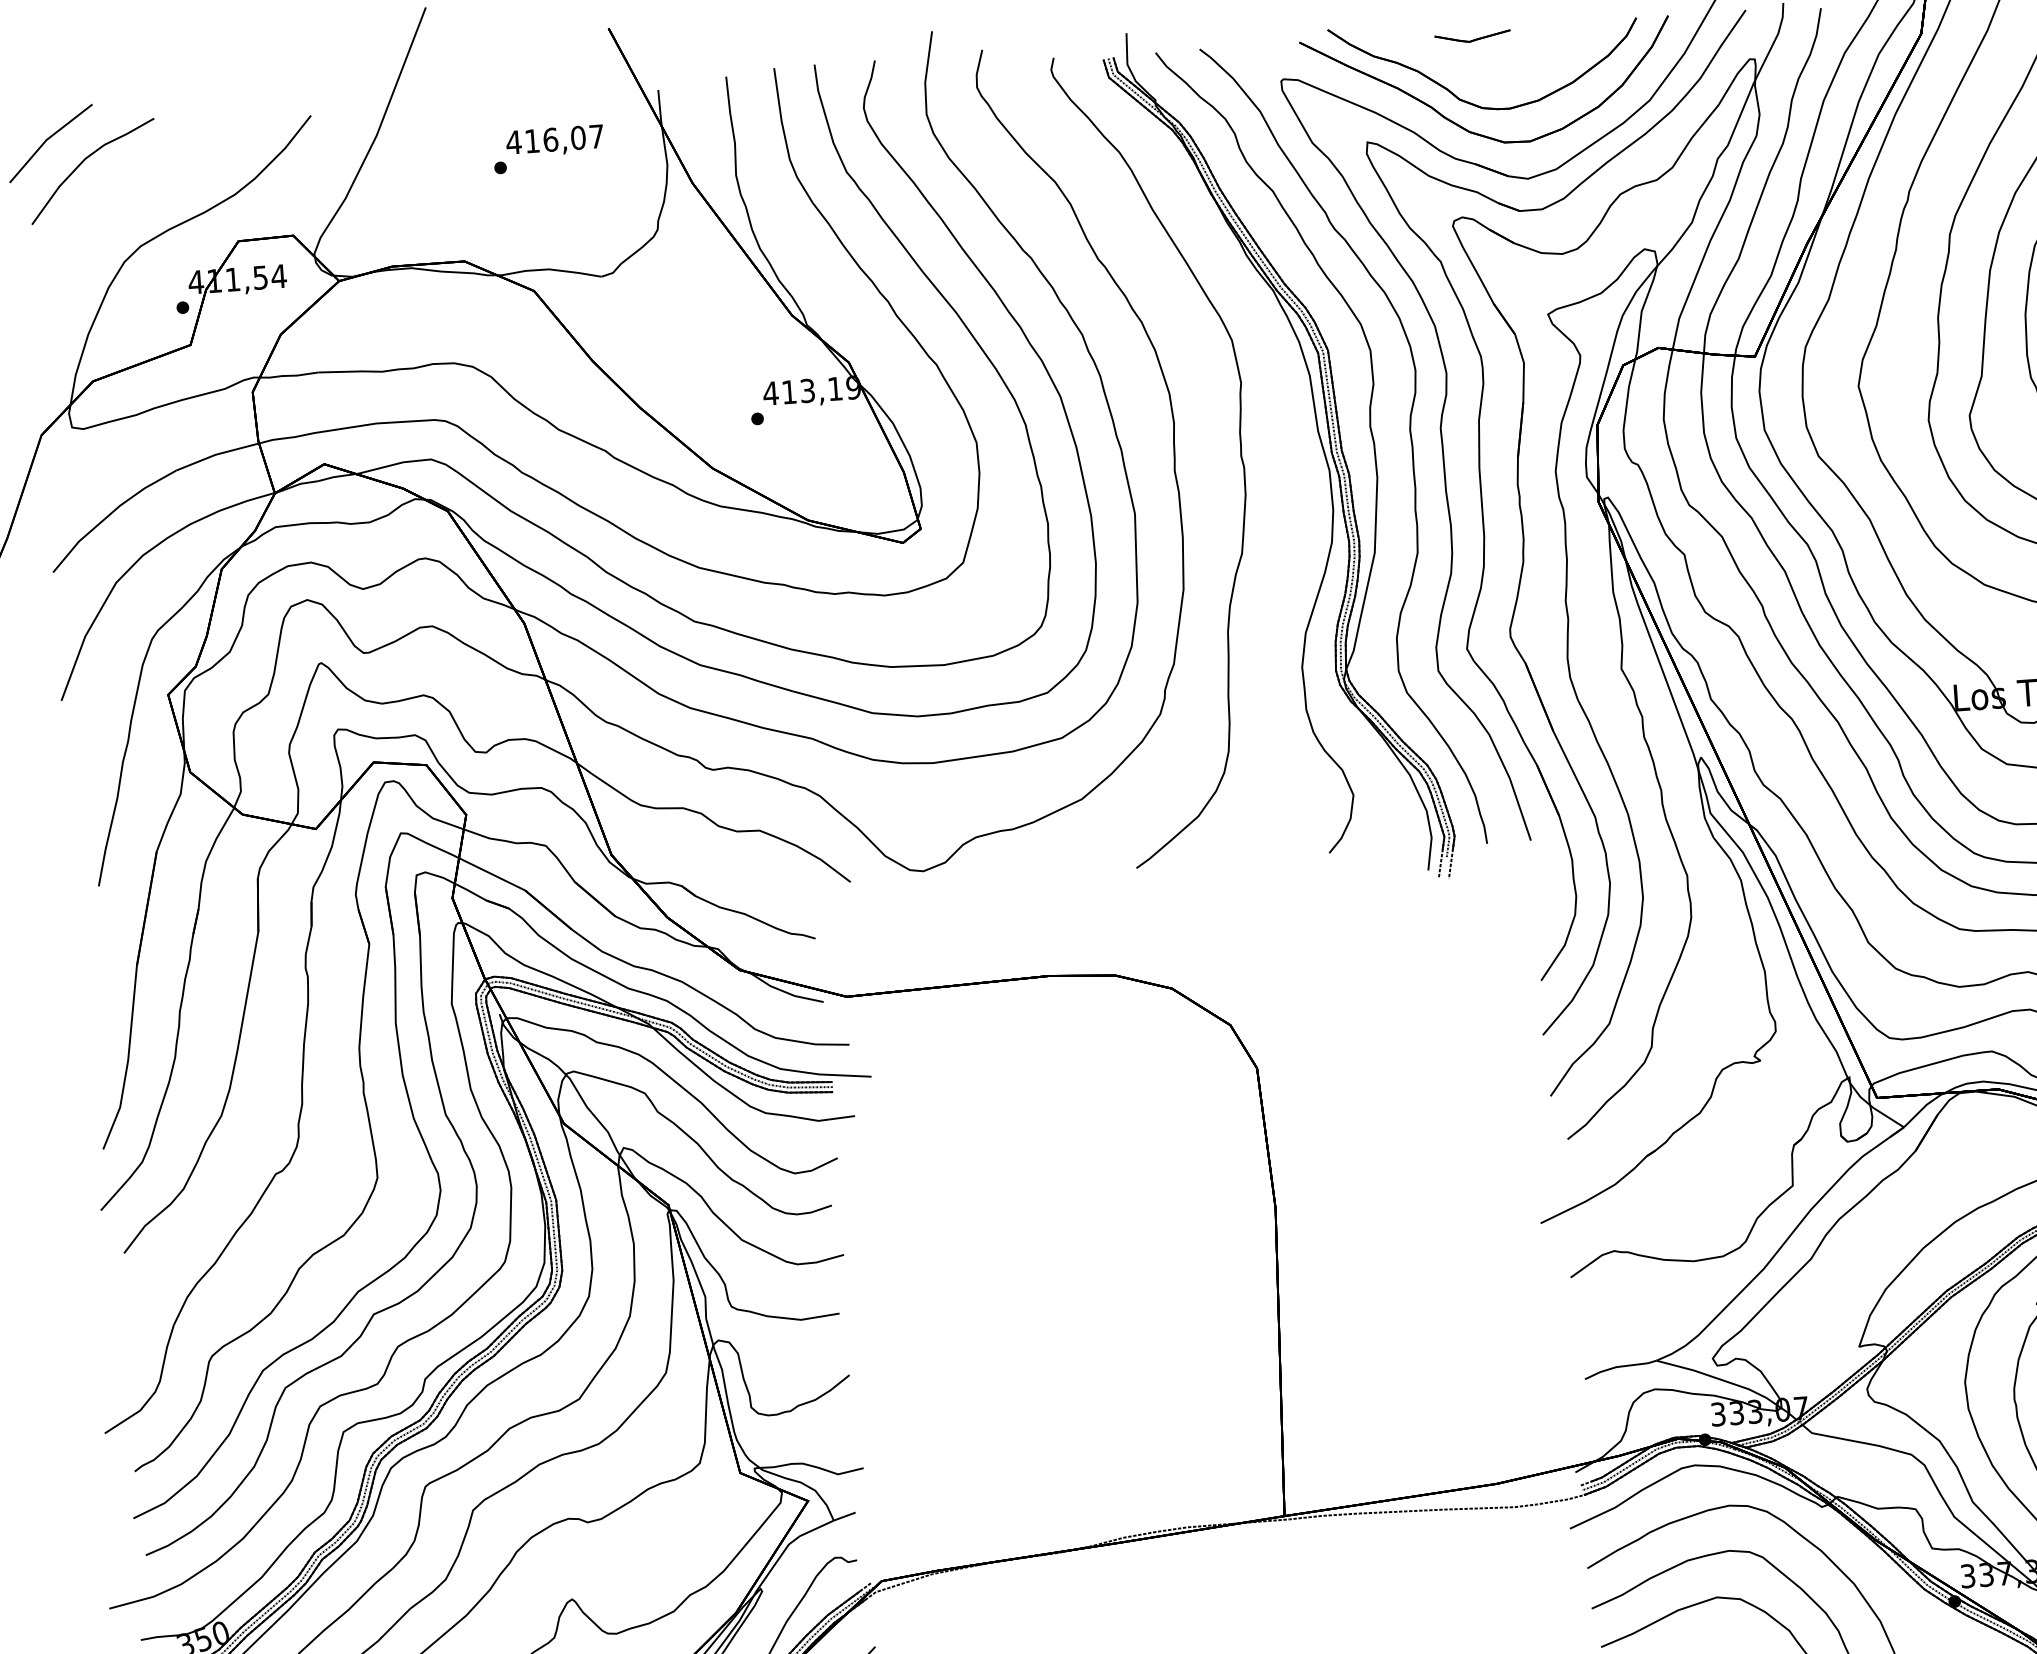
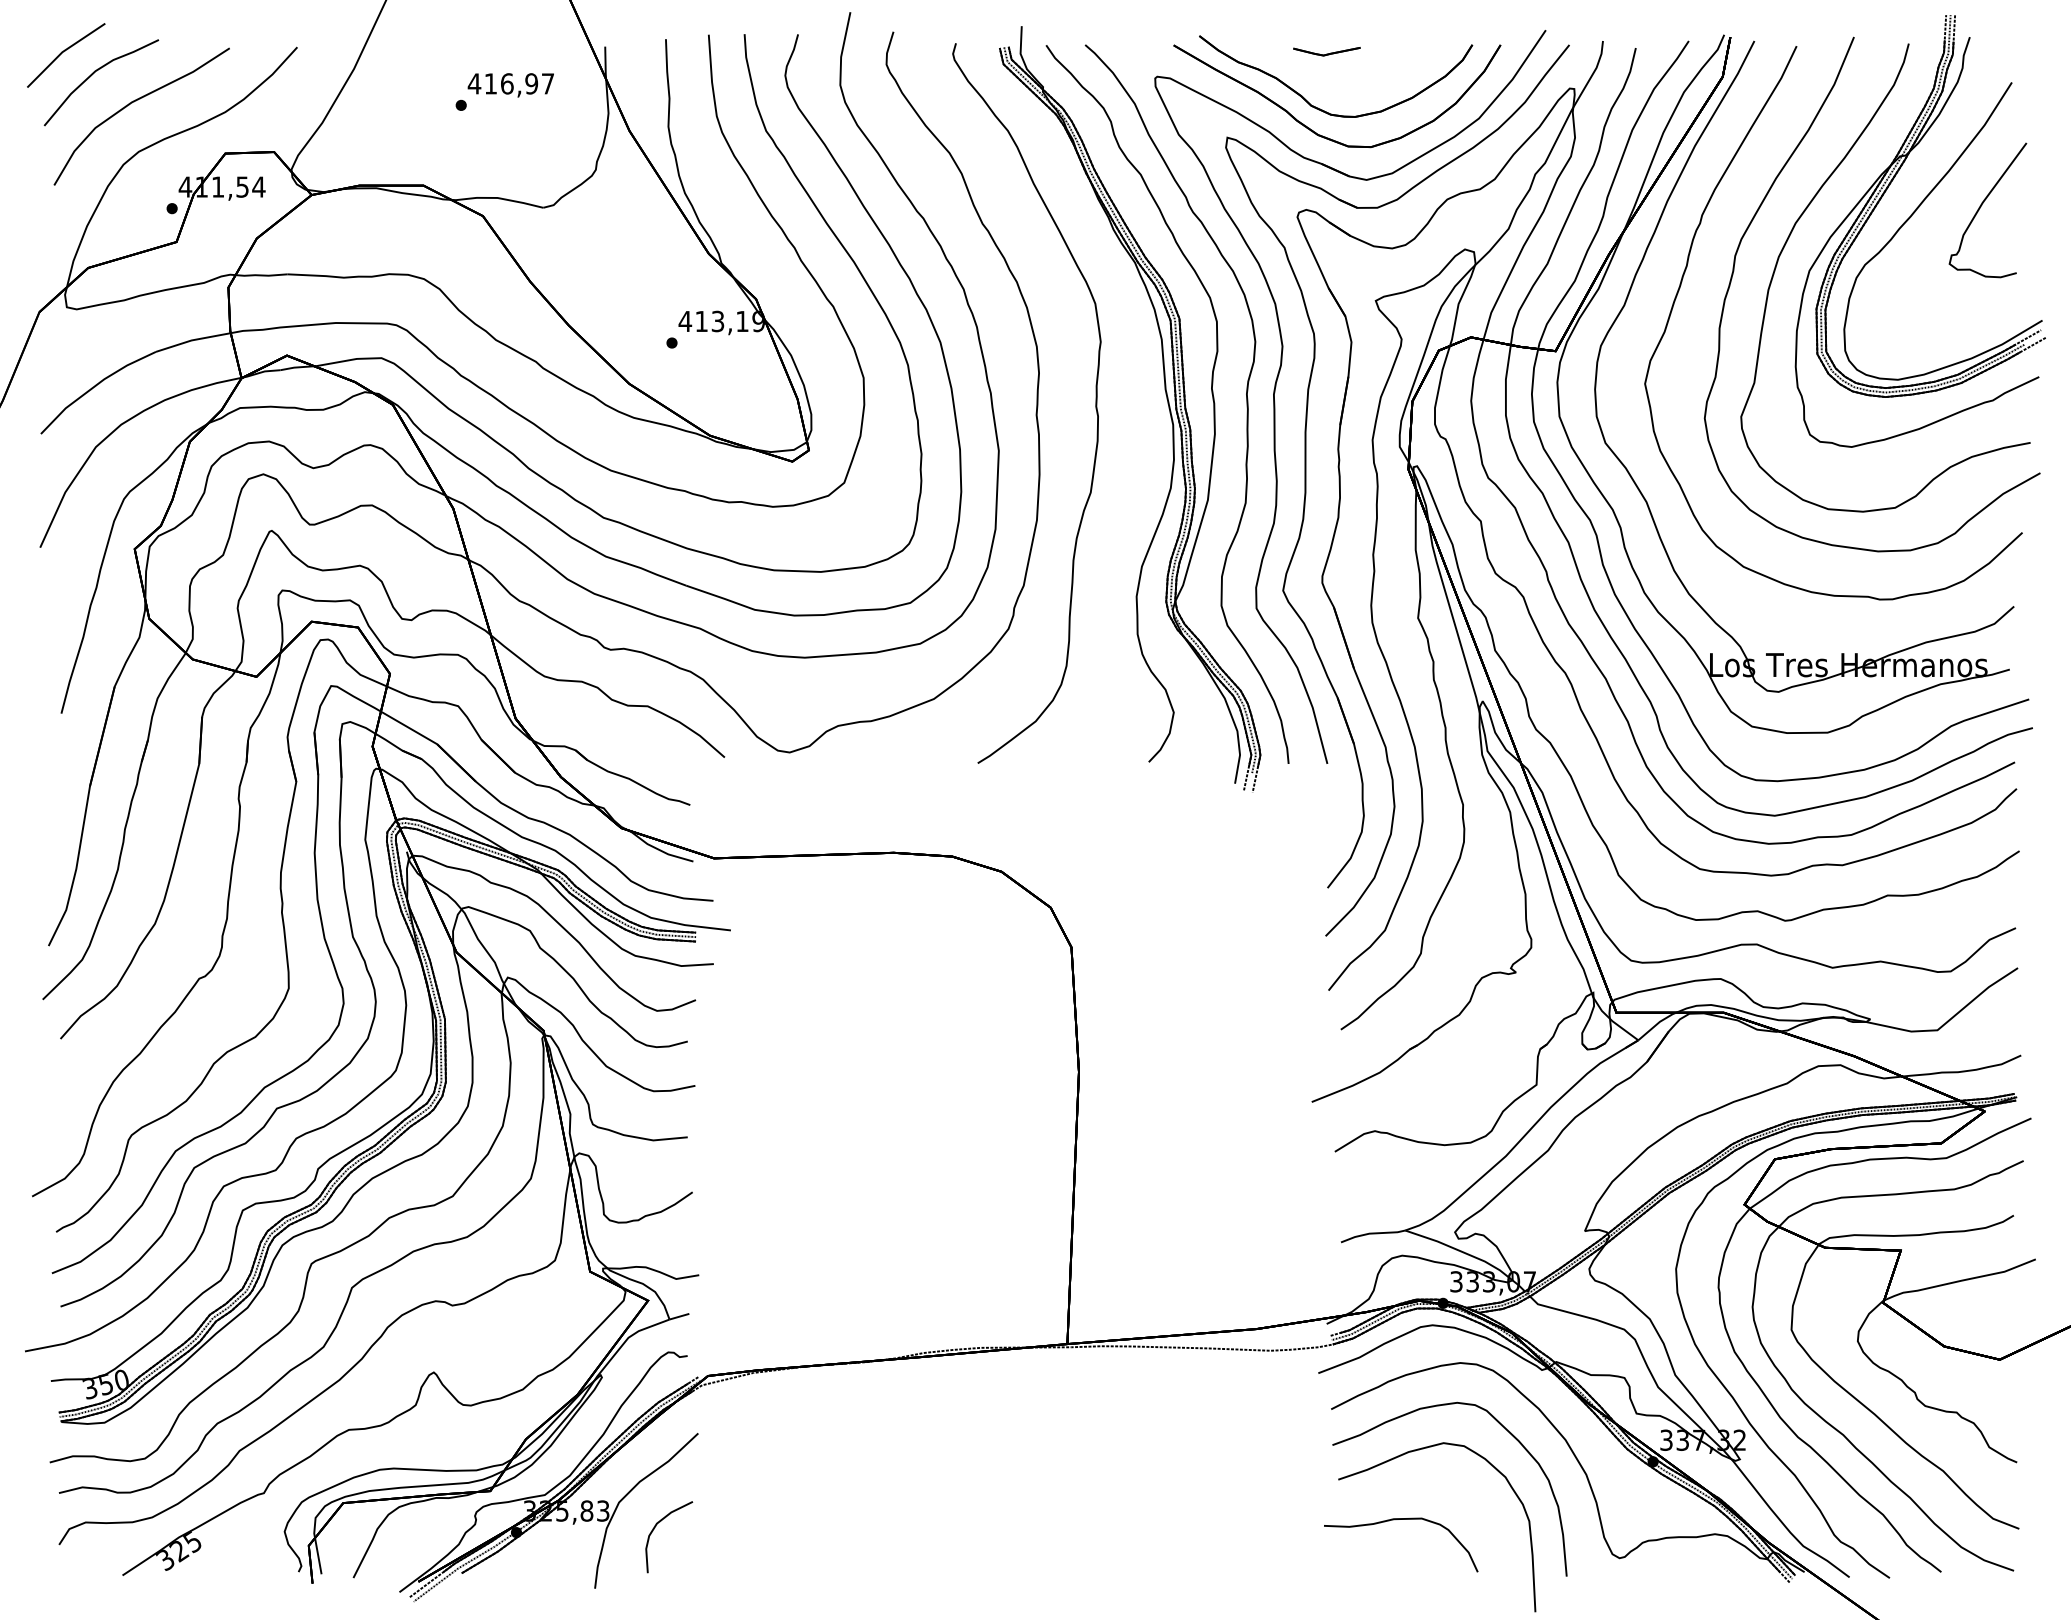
text: (578, 137) -> (531, 83), 416,07 -> 416,97
curve: (131, 191) -> (134, 102), added

